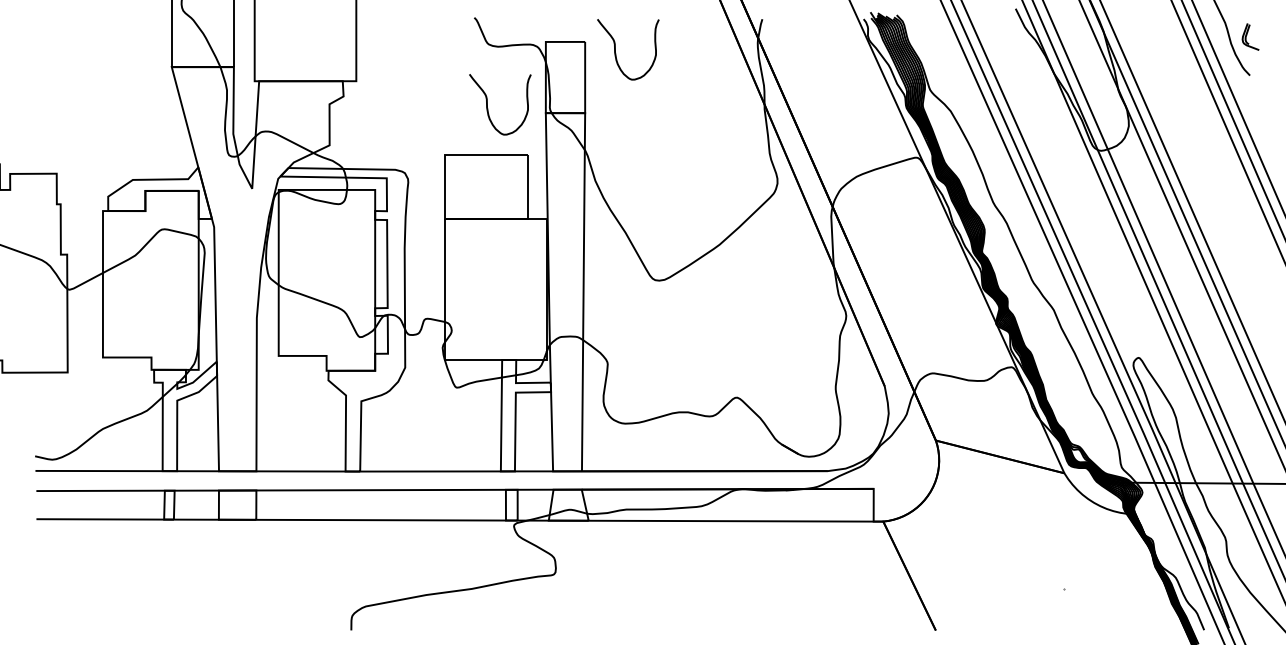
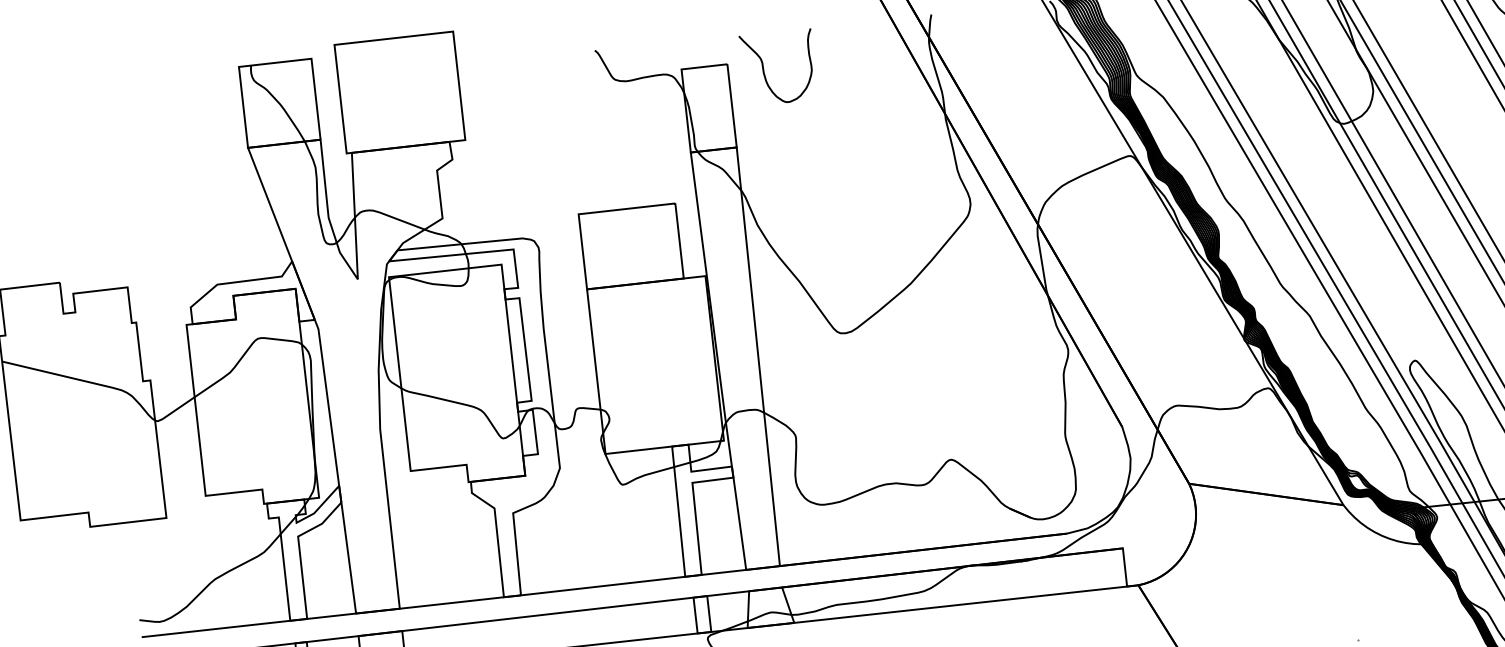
curve: (488, 108) -> (623, 154), removed

